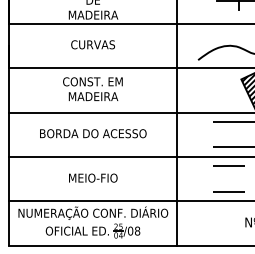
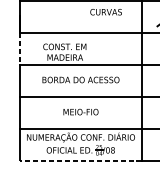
text: (92, 44) -> (105, 11), moved
text: (92, 88) -> (64, 51), moved
line: (9, 90) -> (20, 48), solid -> dashed
line: (92, 245) -> (80, 160), solid -> dashed

